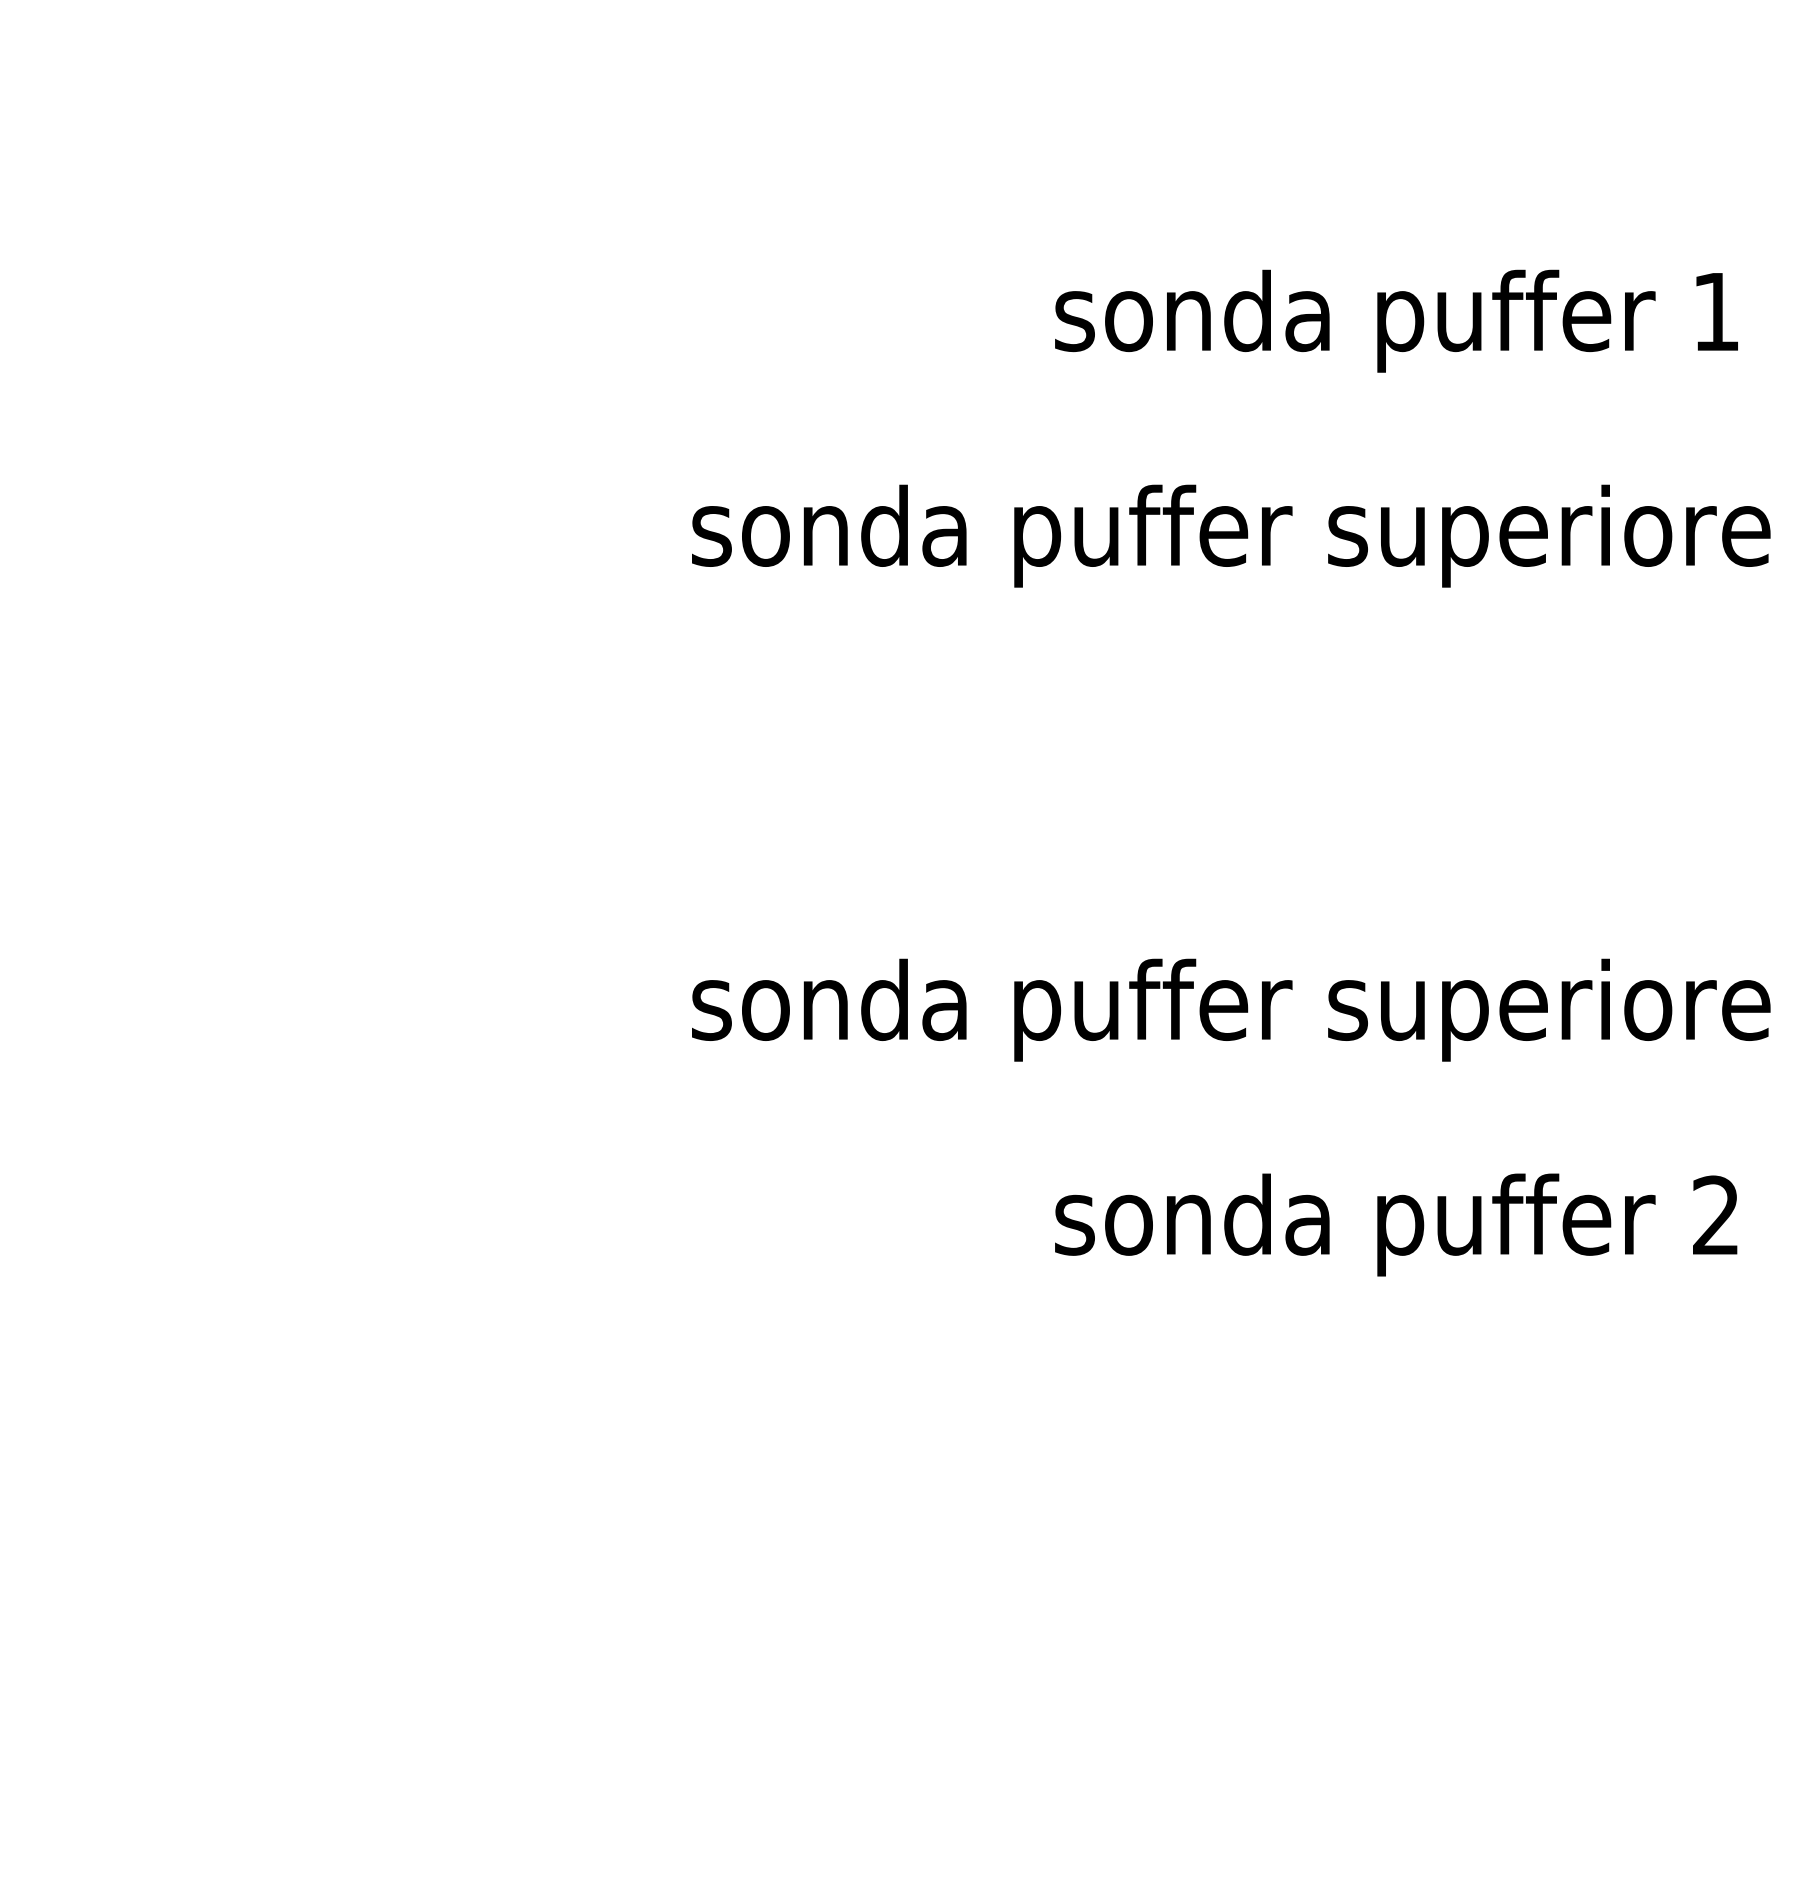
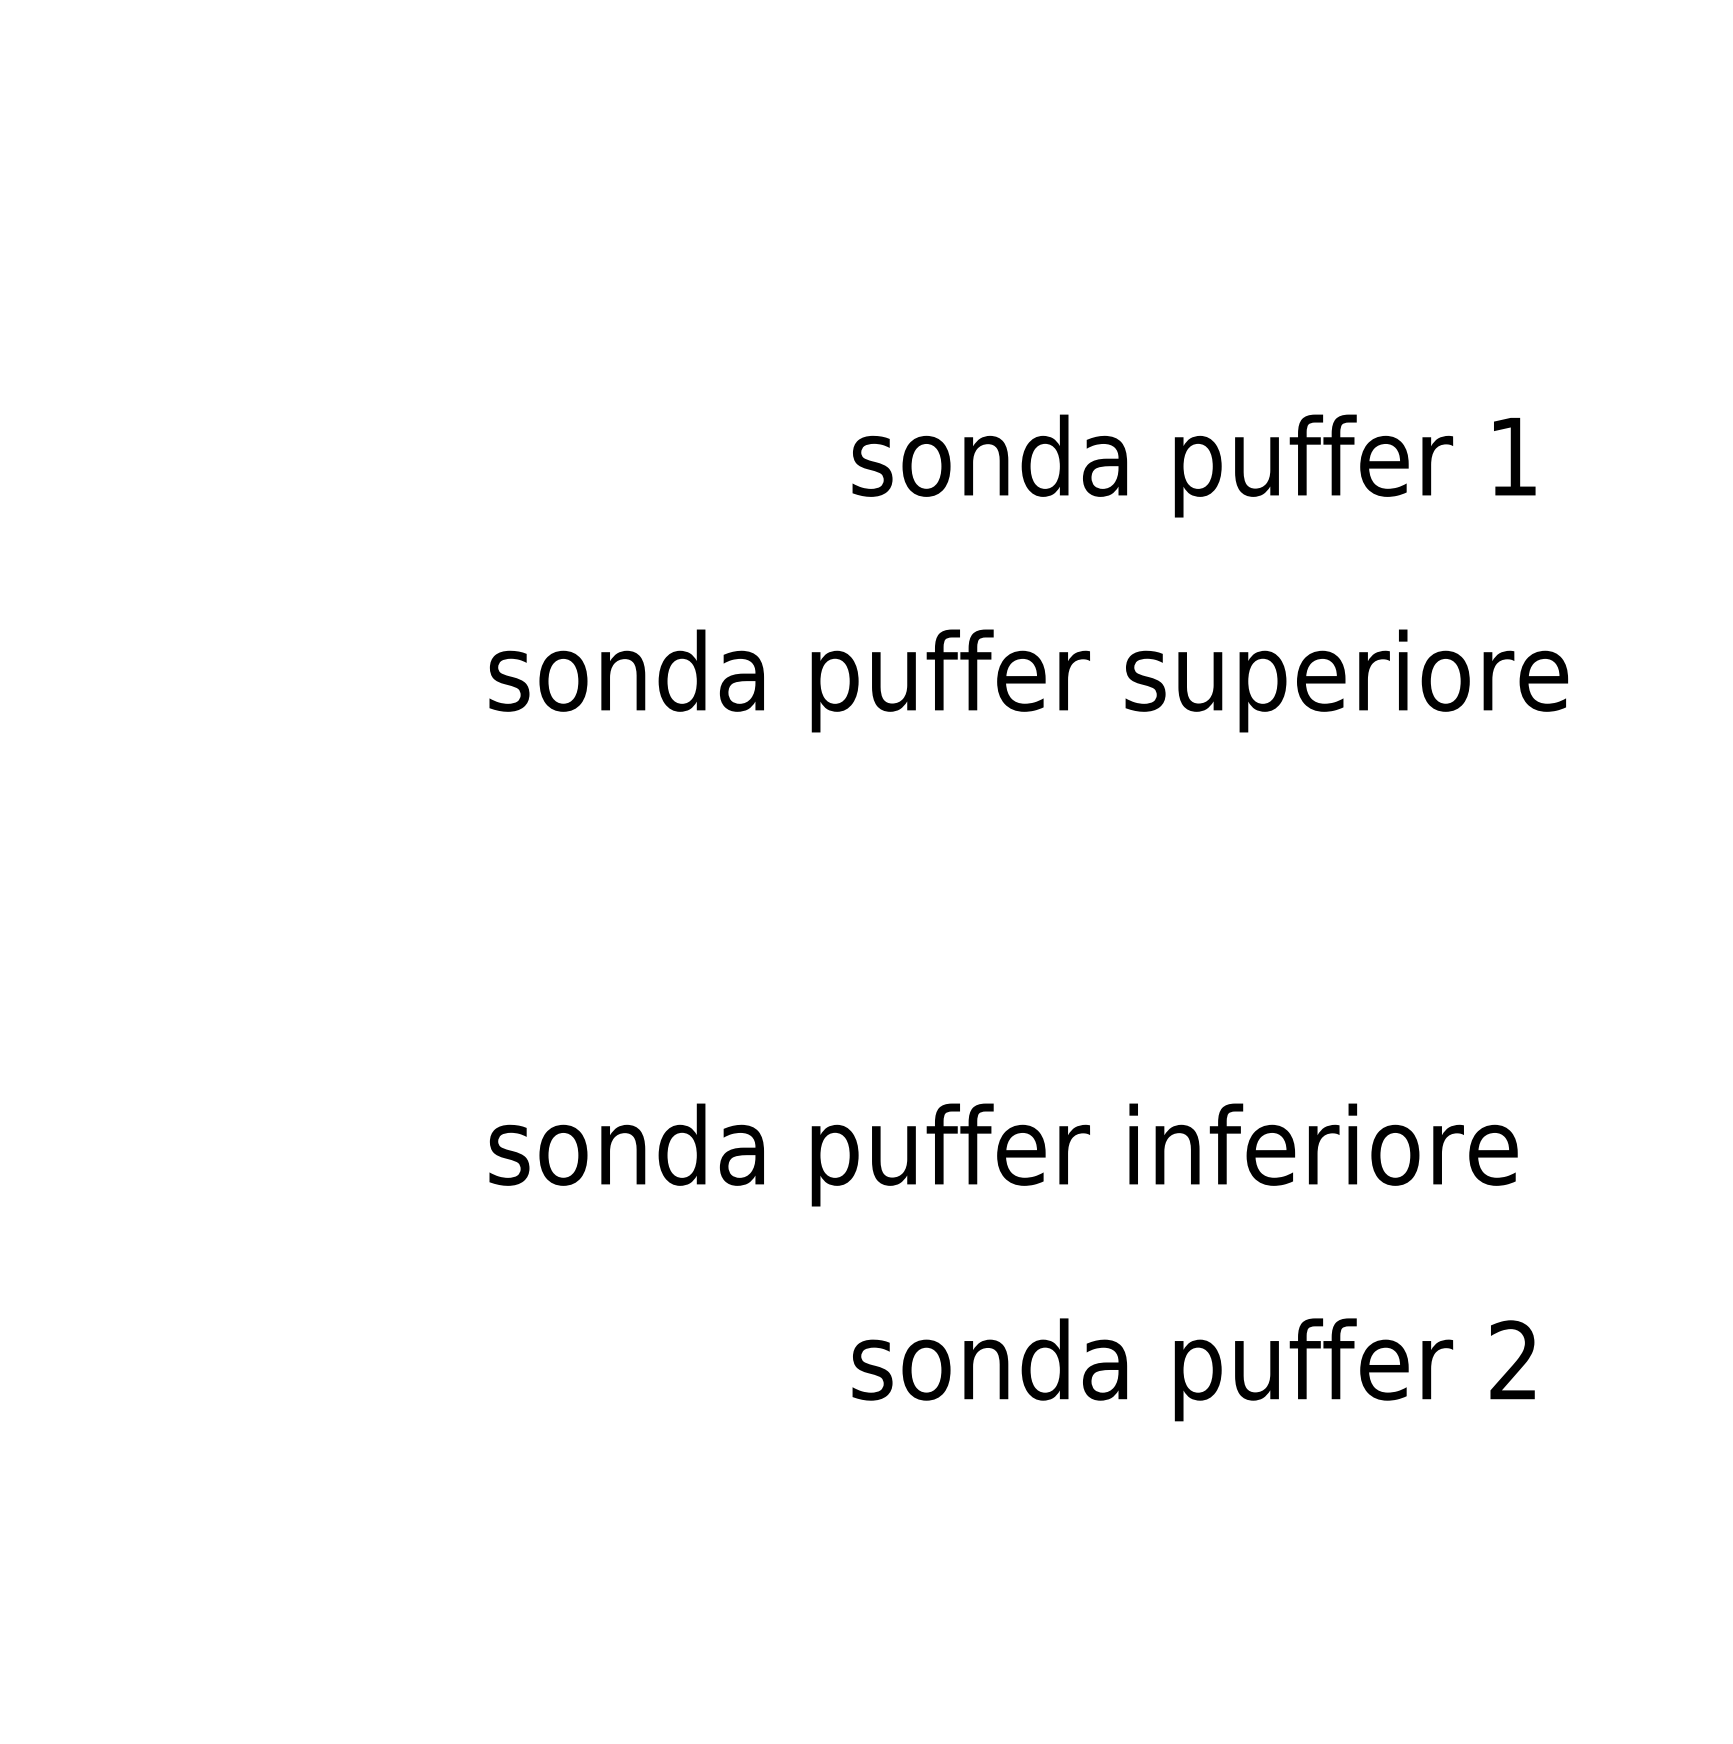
text: (1549, 1009) -> (1347, 1154), sonda puffer superiore -> sonda puffer inferiore

